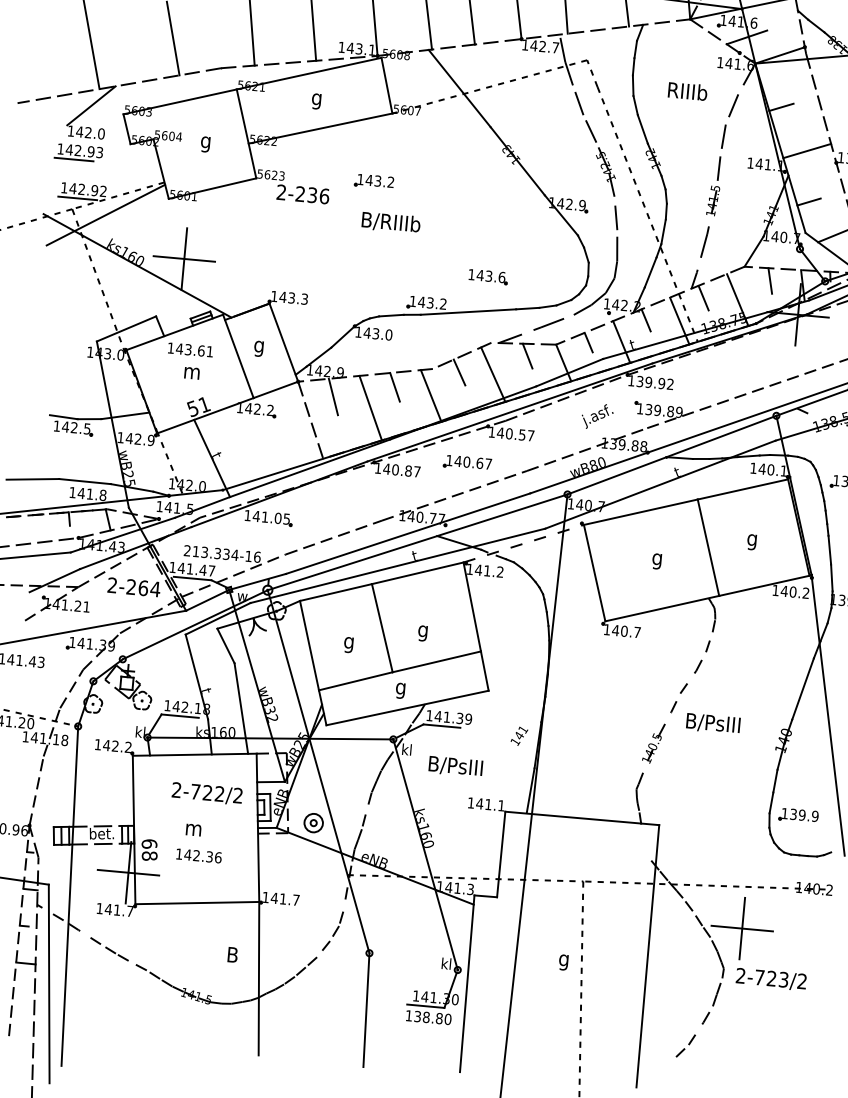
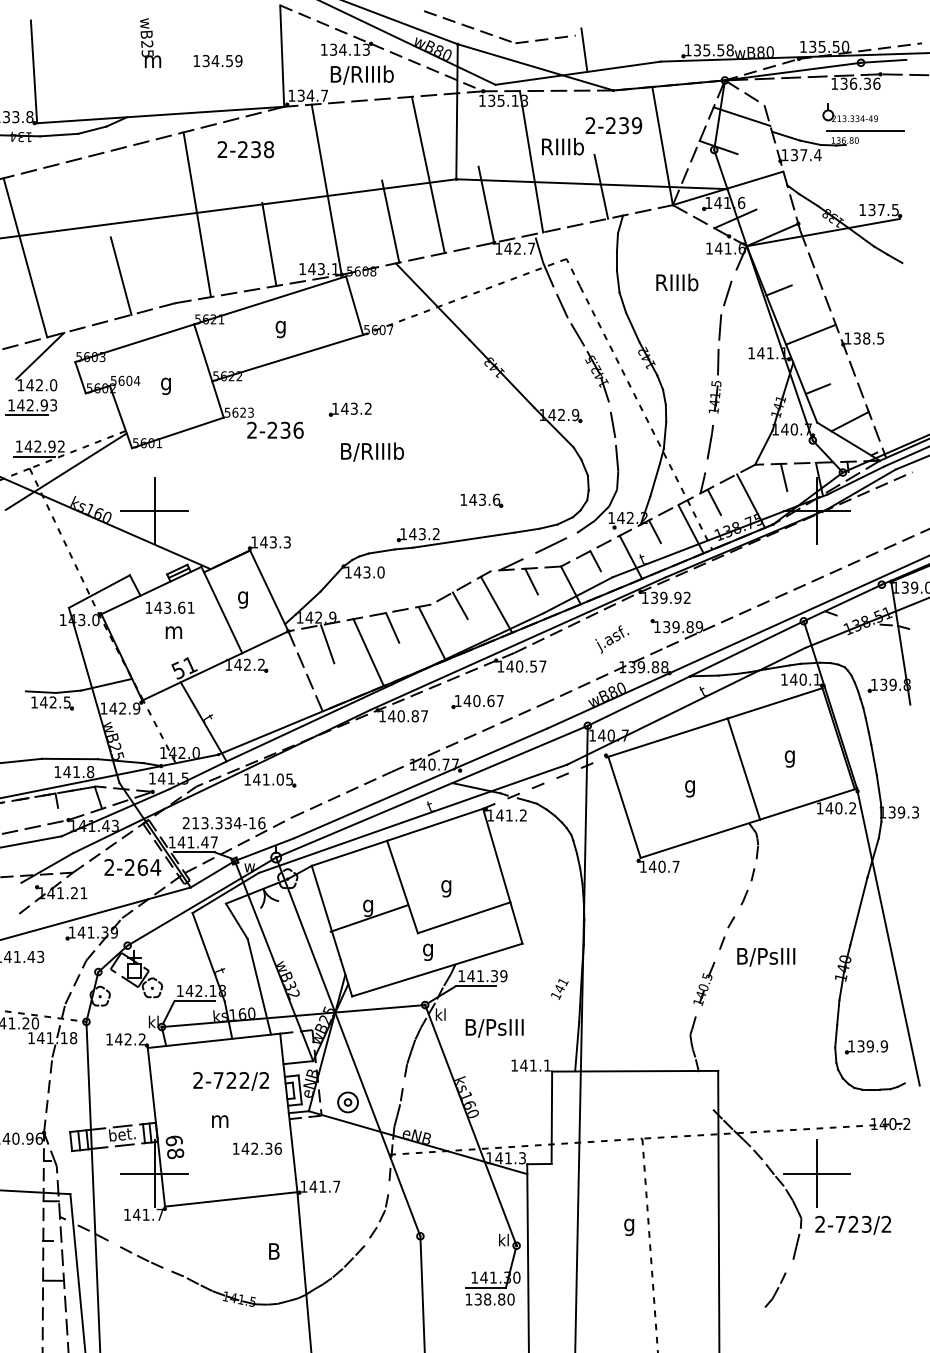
line: (355, 681) -> (368, 918), moved
text: (199, 855) -> (257, 1148), moved
part: (692, 1034) -> (774, 1291), size x0.6

